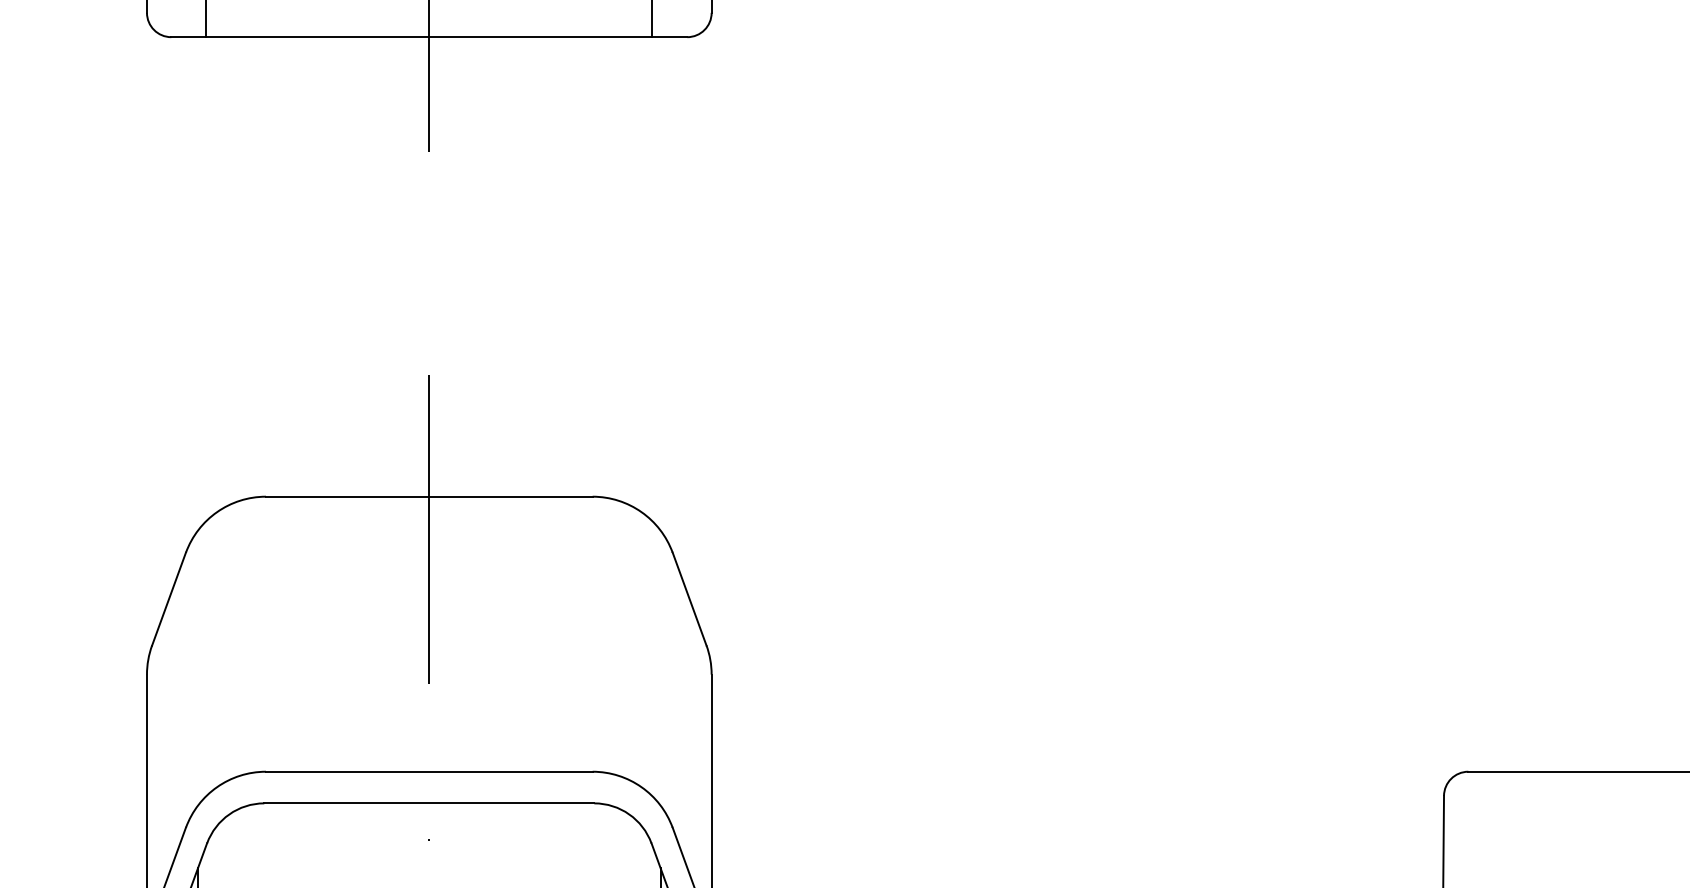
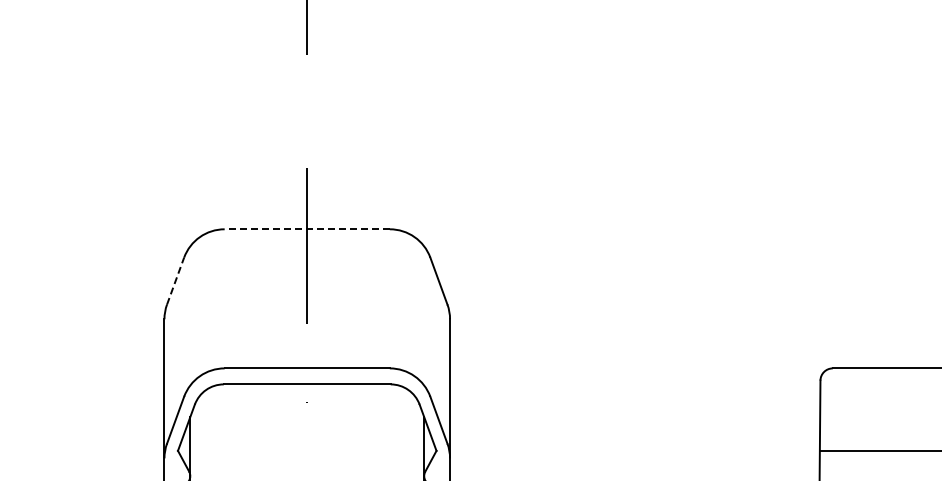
line: (429, 497) -> (307, 229), solid -> dashed
line: (168, 597) -> (175, 280), solid -> dashed

